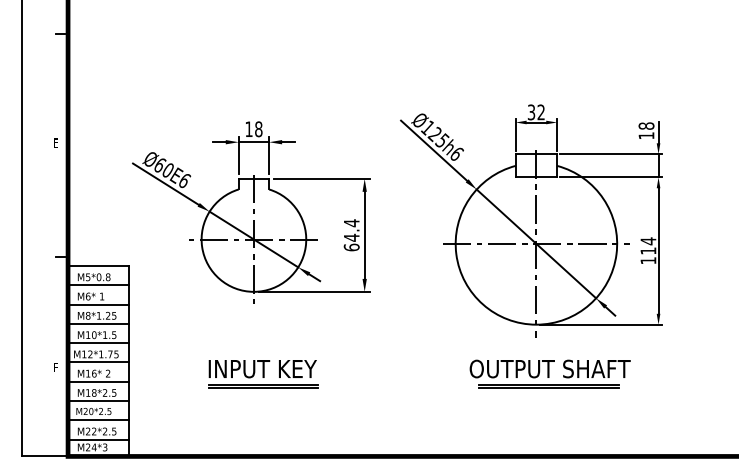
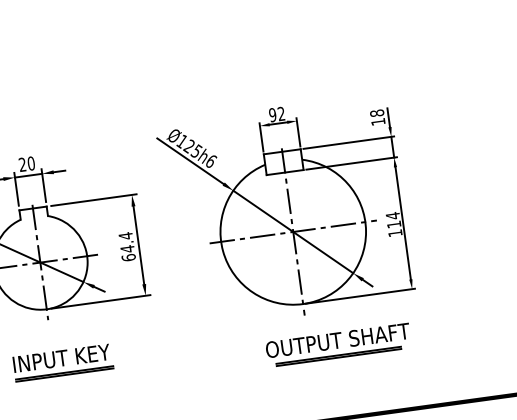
text: (531, 112) -> (272, 115), 32 -> 92
text: (253, 128) -> (26, 163), 18 -> 20
part: (549, 373) -> (337, 344), moved
part: (263, 374) -> (62, 363), moved

